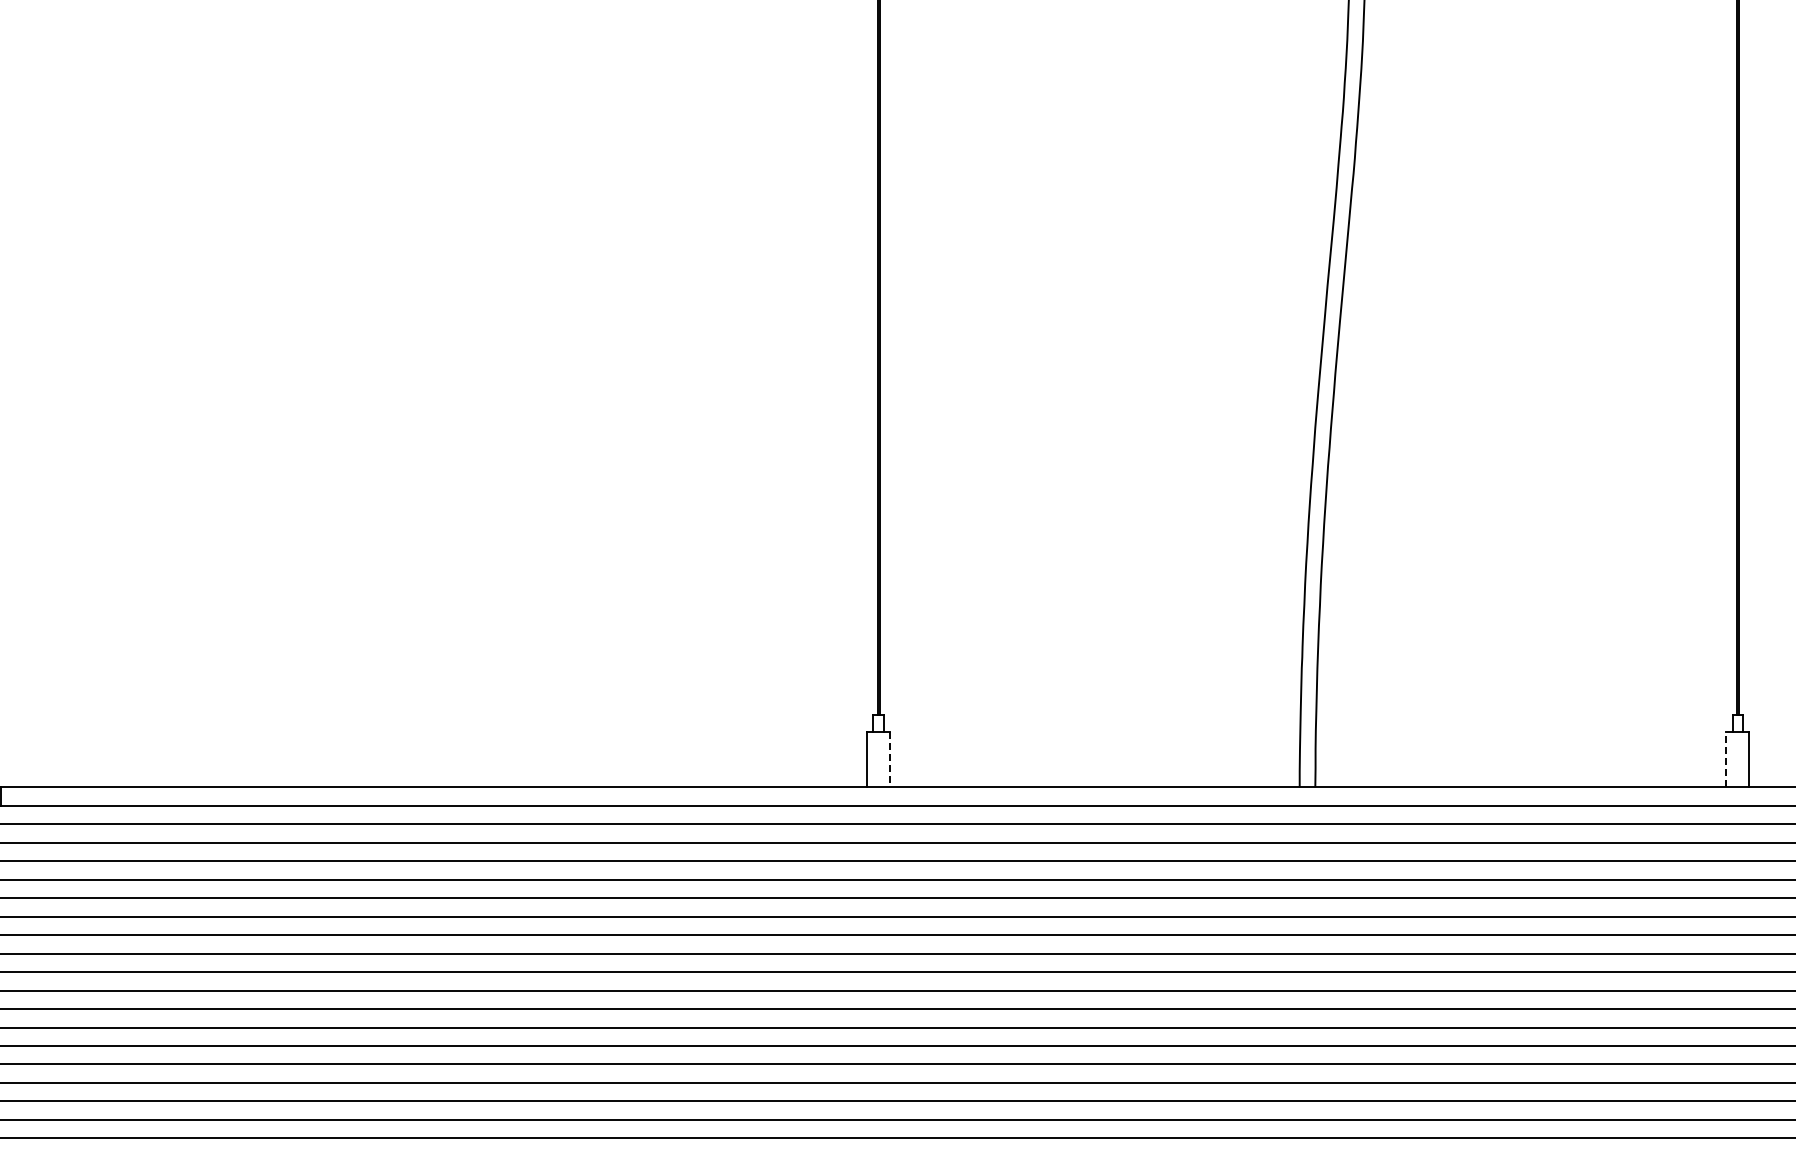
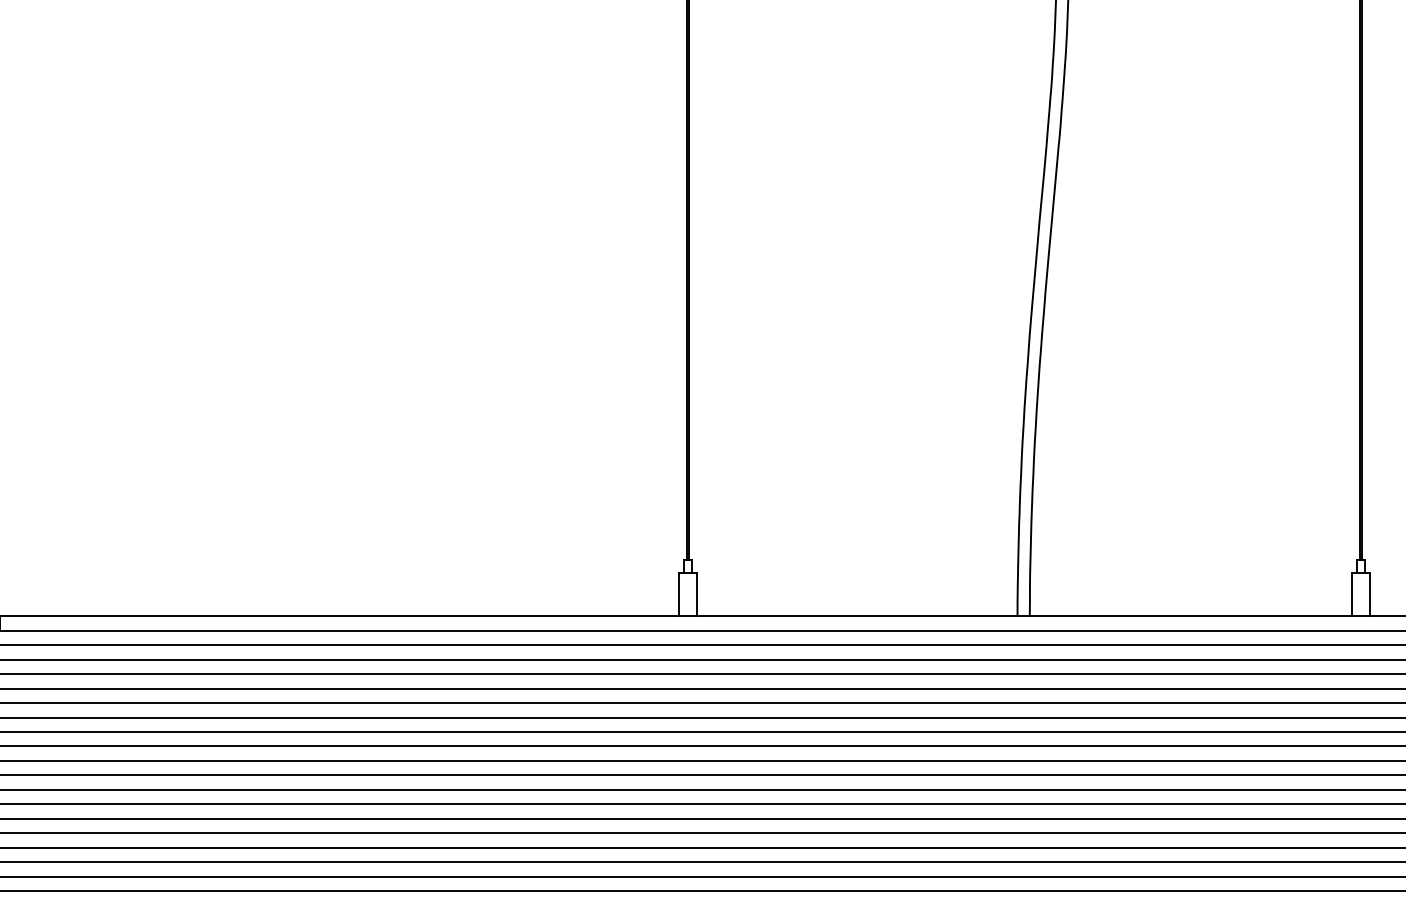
line: (890, 759) -> (697, 594), dashed -> solid
line: (1726, 759) -> (1351, 594), dashed -> solid

